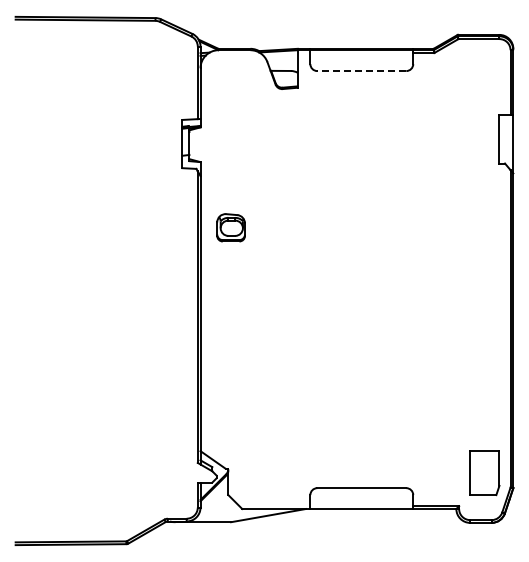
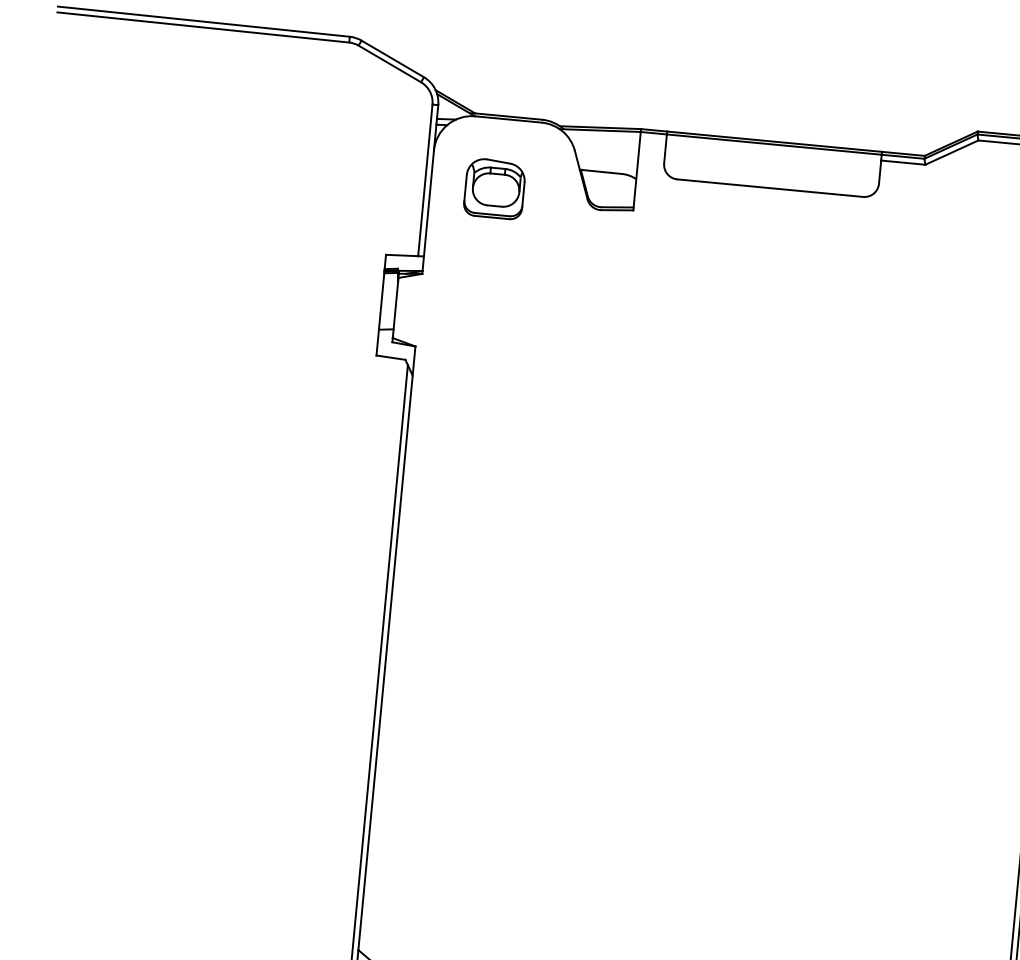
line: (361, 71) -> (769, 188), dashed -> solid
part: (230, 227) -> (493, 188), moved

